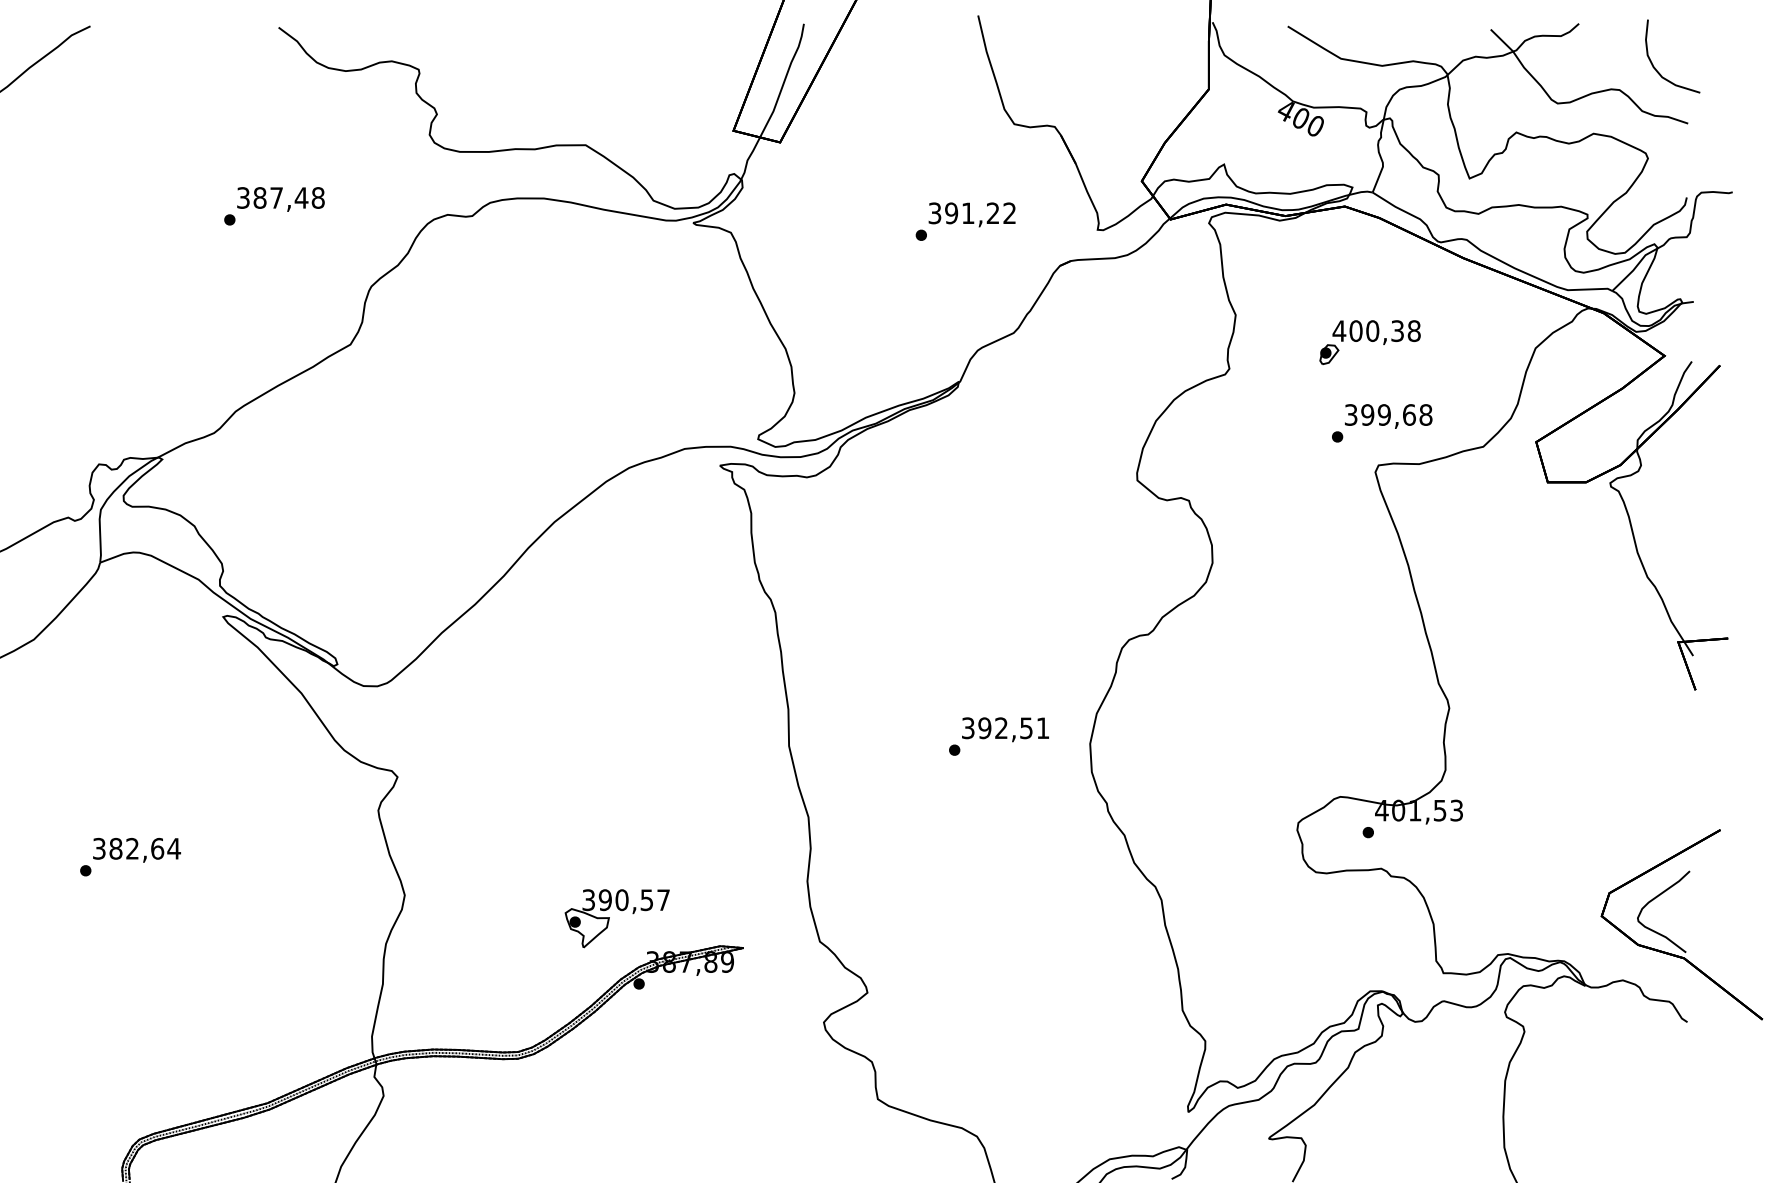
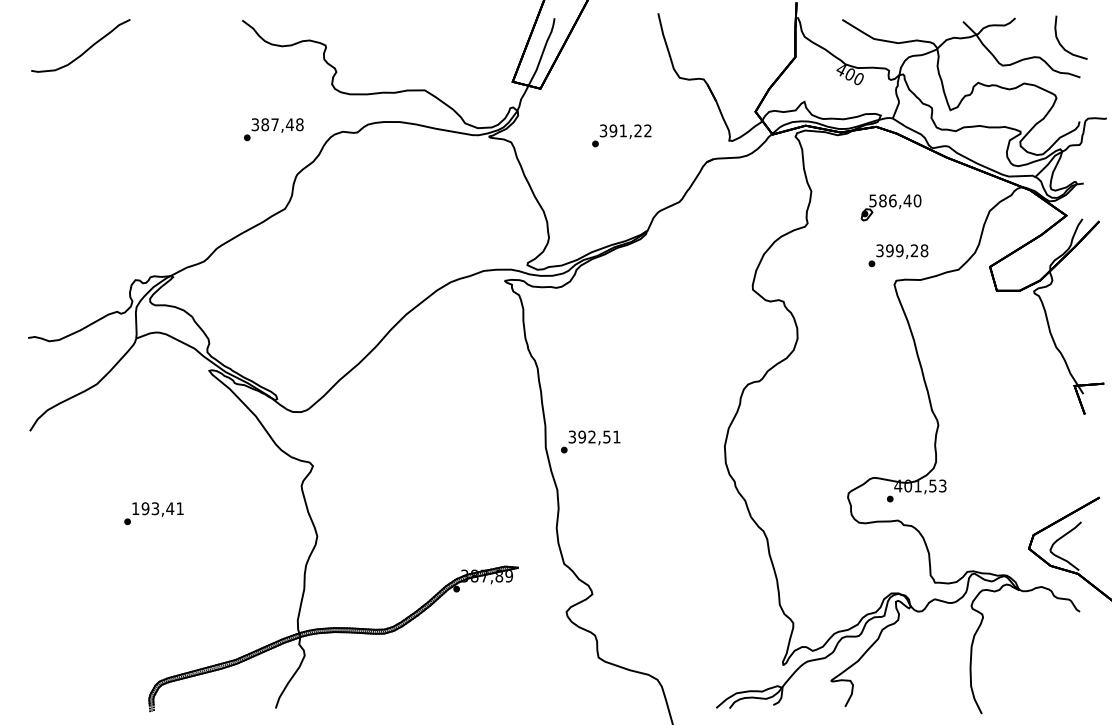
text: (273, 205) -> (273, 129), moved
text: (965, 221) -> (621, 135), moved
text: (1377, 330) -> (895, 200), 400,38 -> 586,40
text: (1409, 414) -> (914, 250), 399,68 -> 399,28
text: (998, 735) -> (590, 441), moved
text: (137, 848) -> (158, 508), 382,64 -> 193,41
part: (617, 917) -> (443, 549), removed

